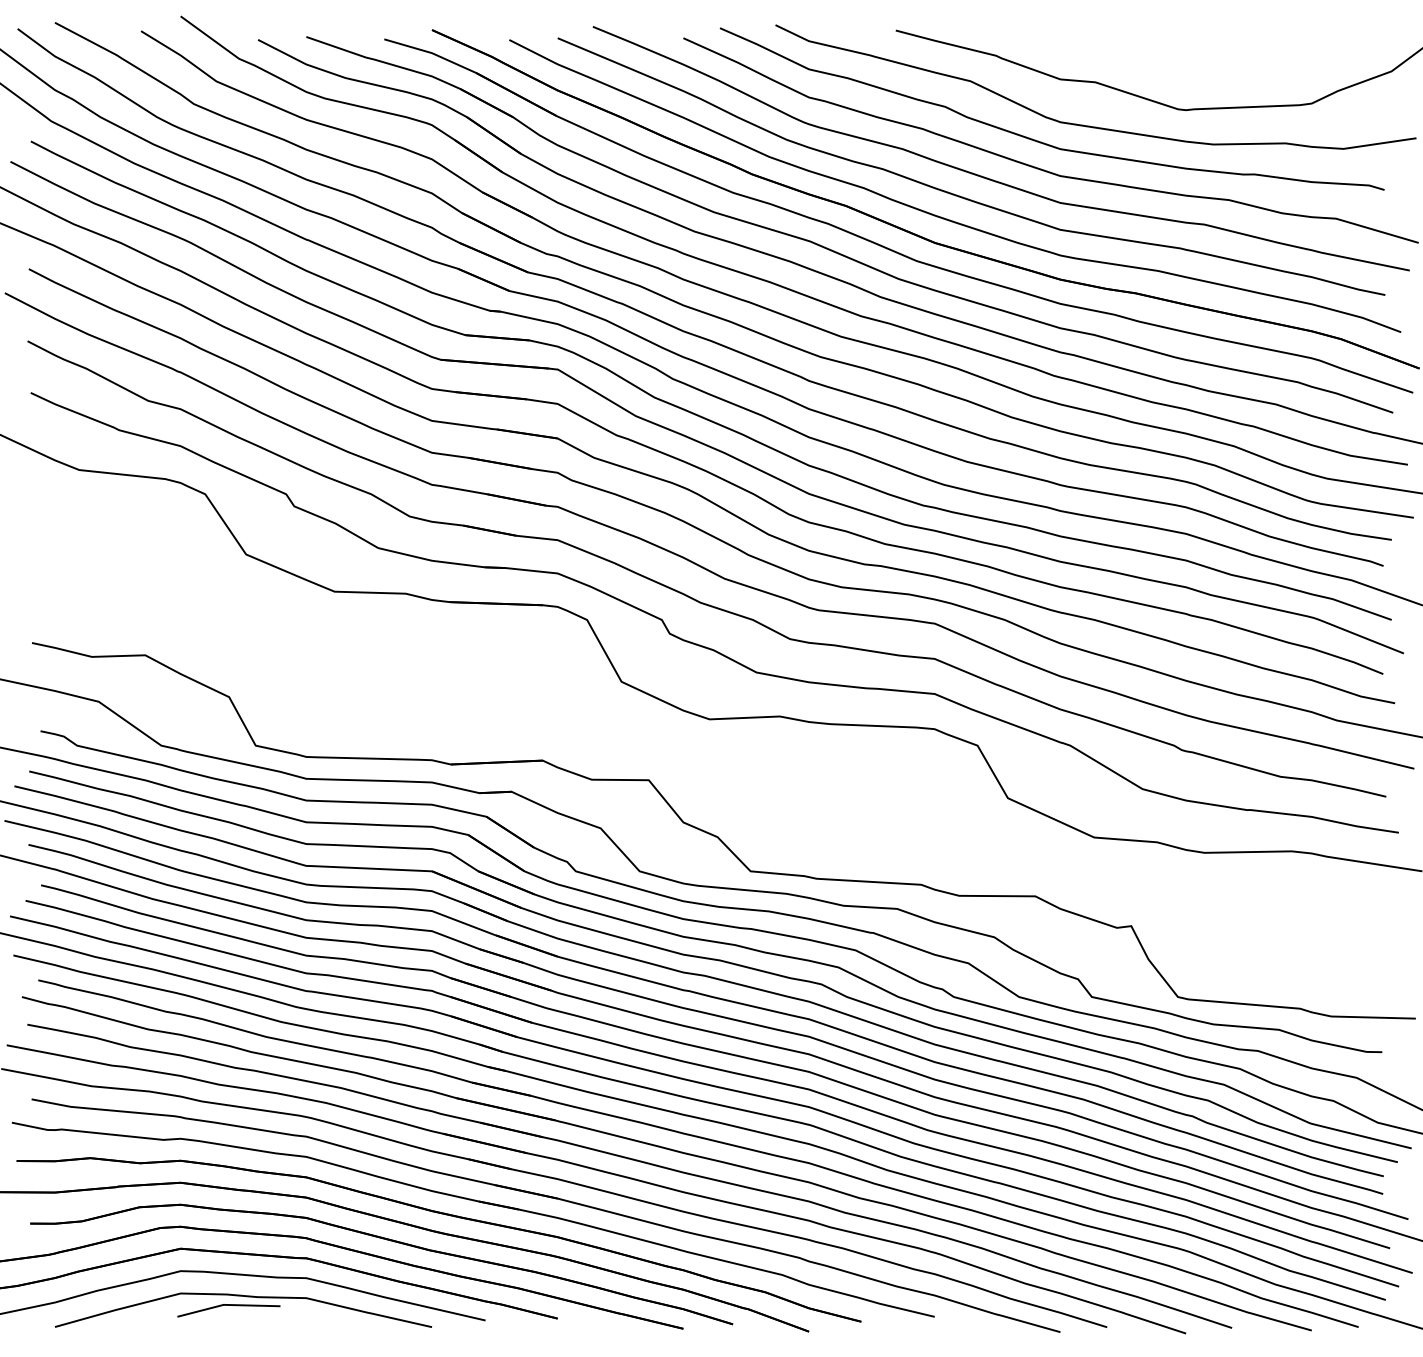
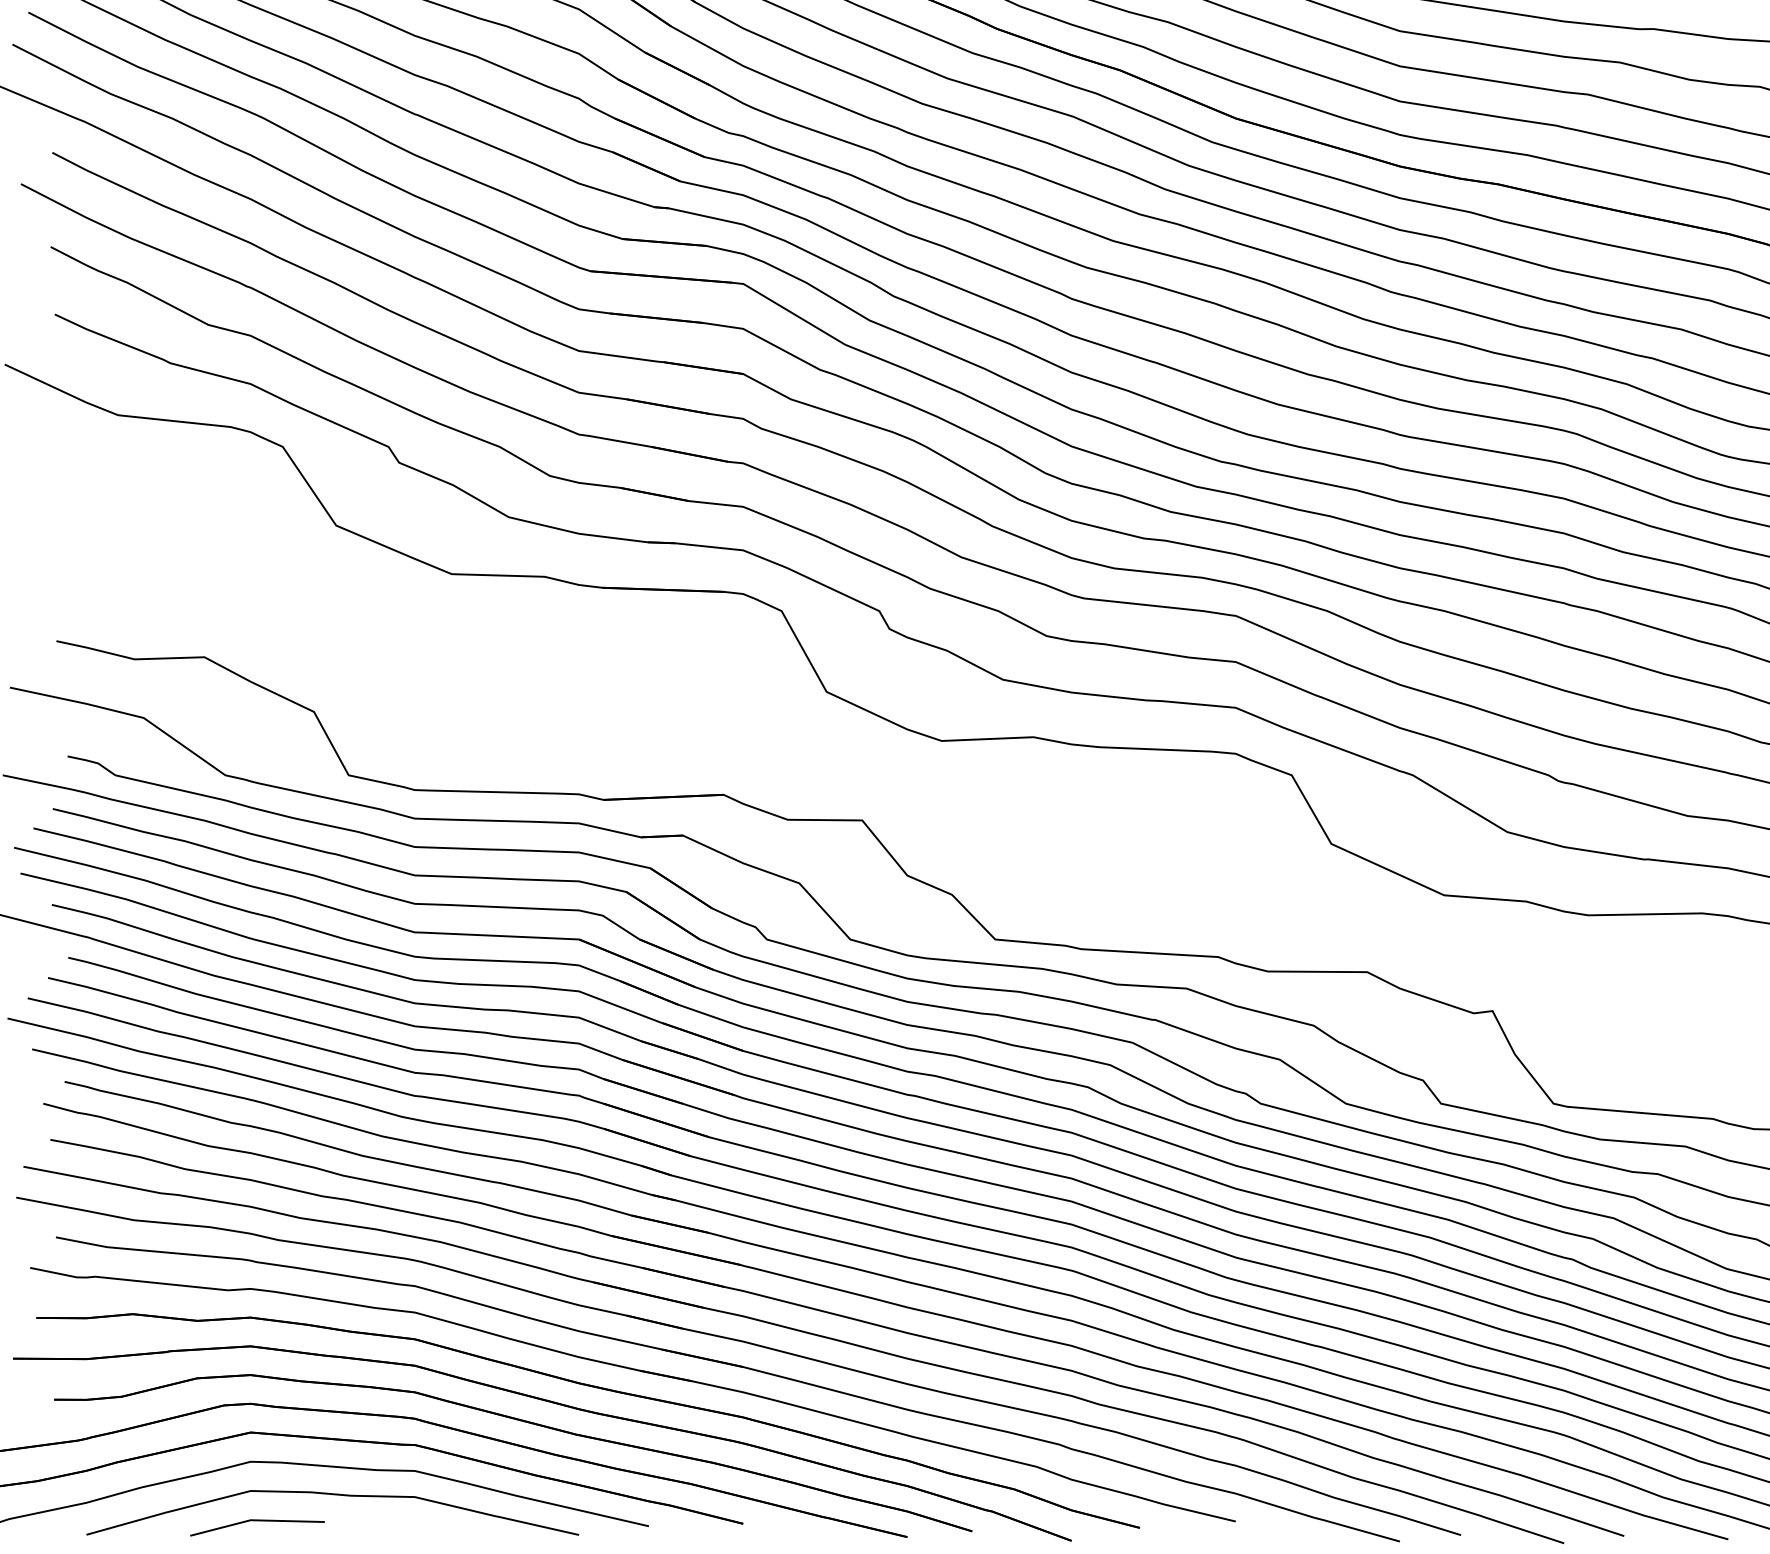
line: (228, 1305) -> (256, 1521), moved

